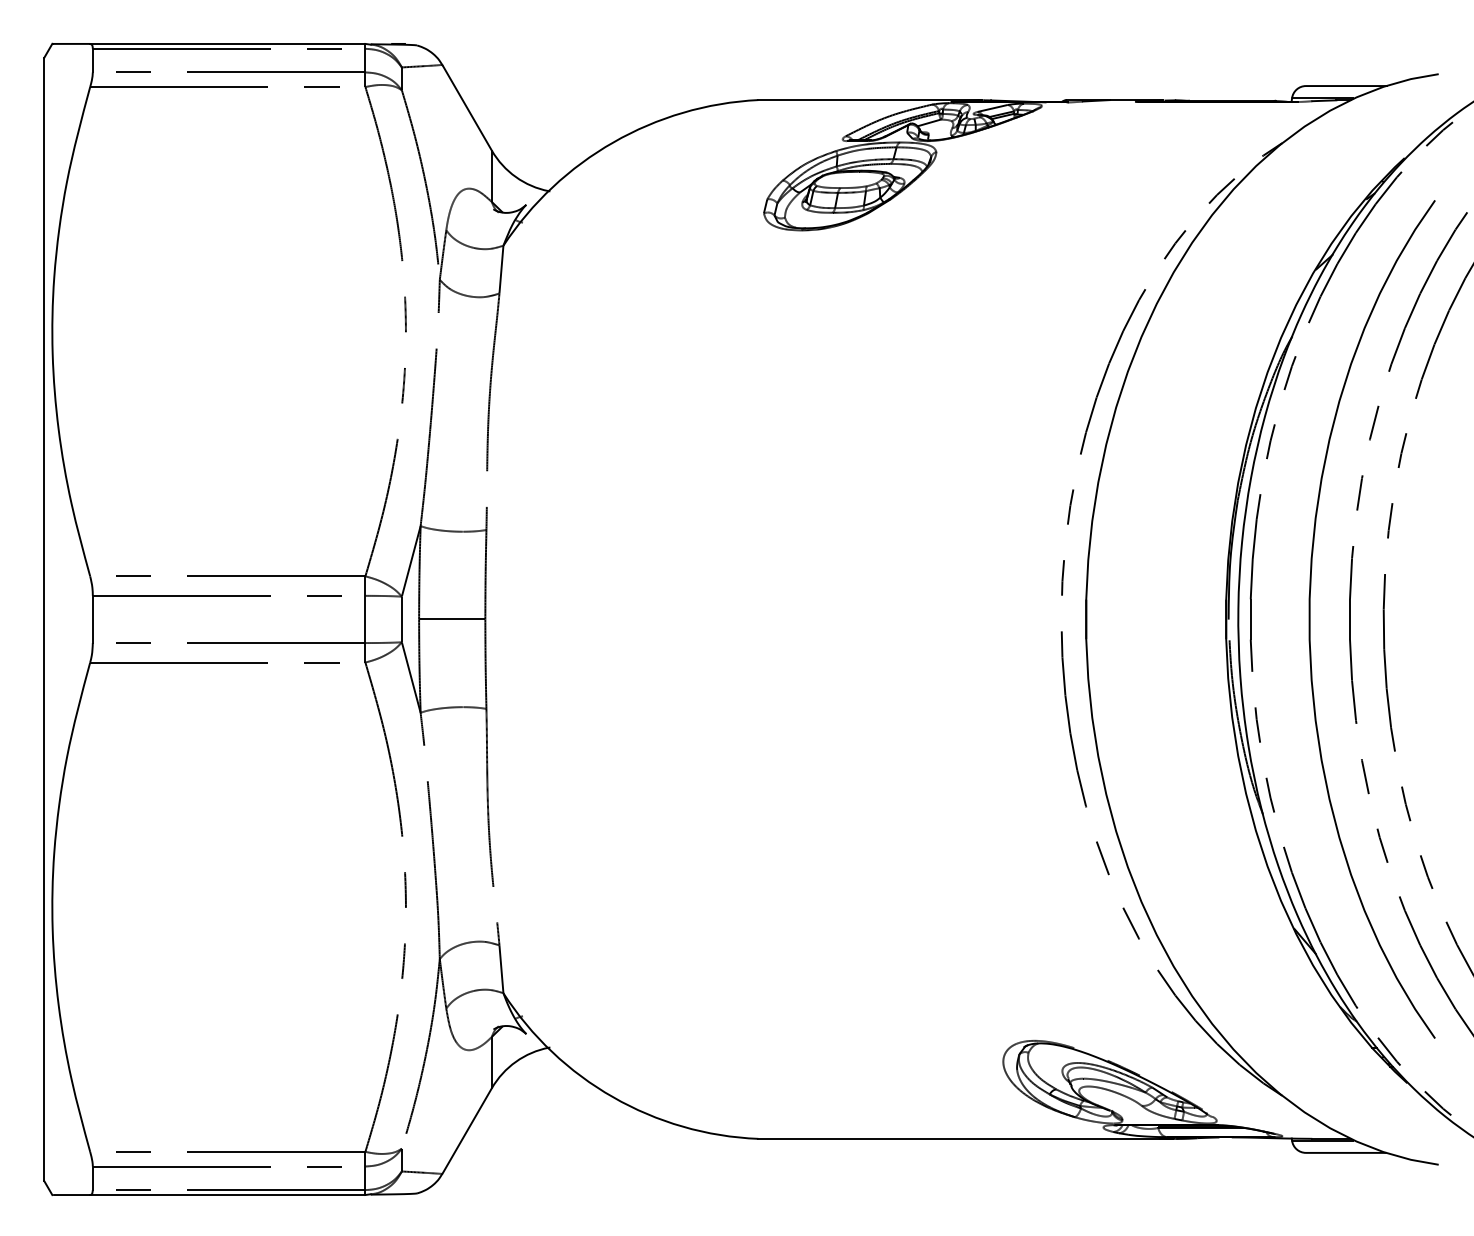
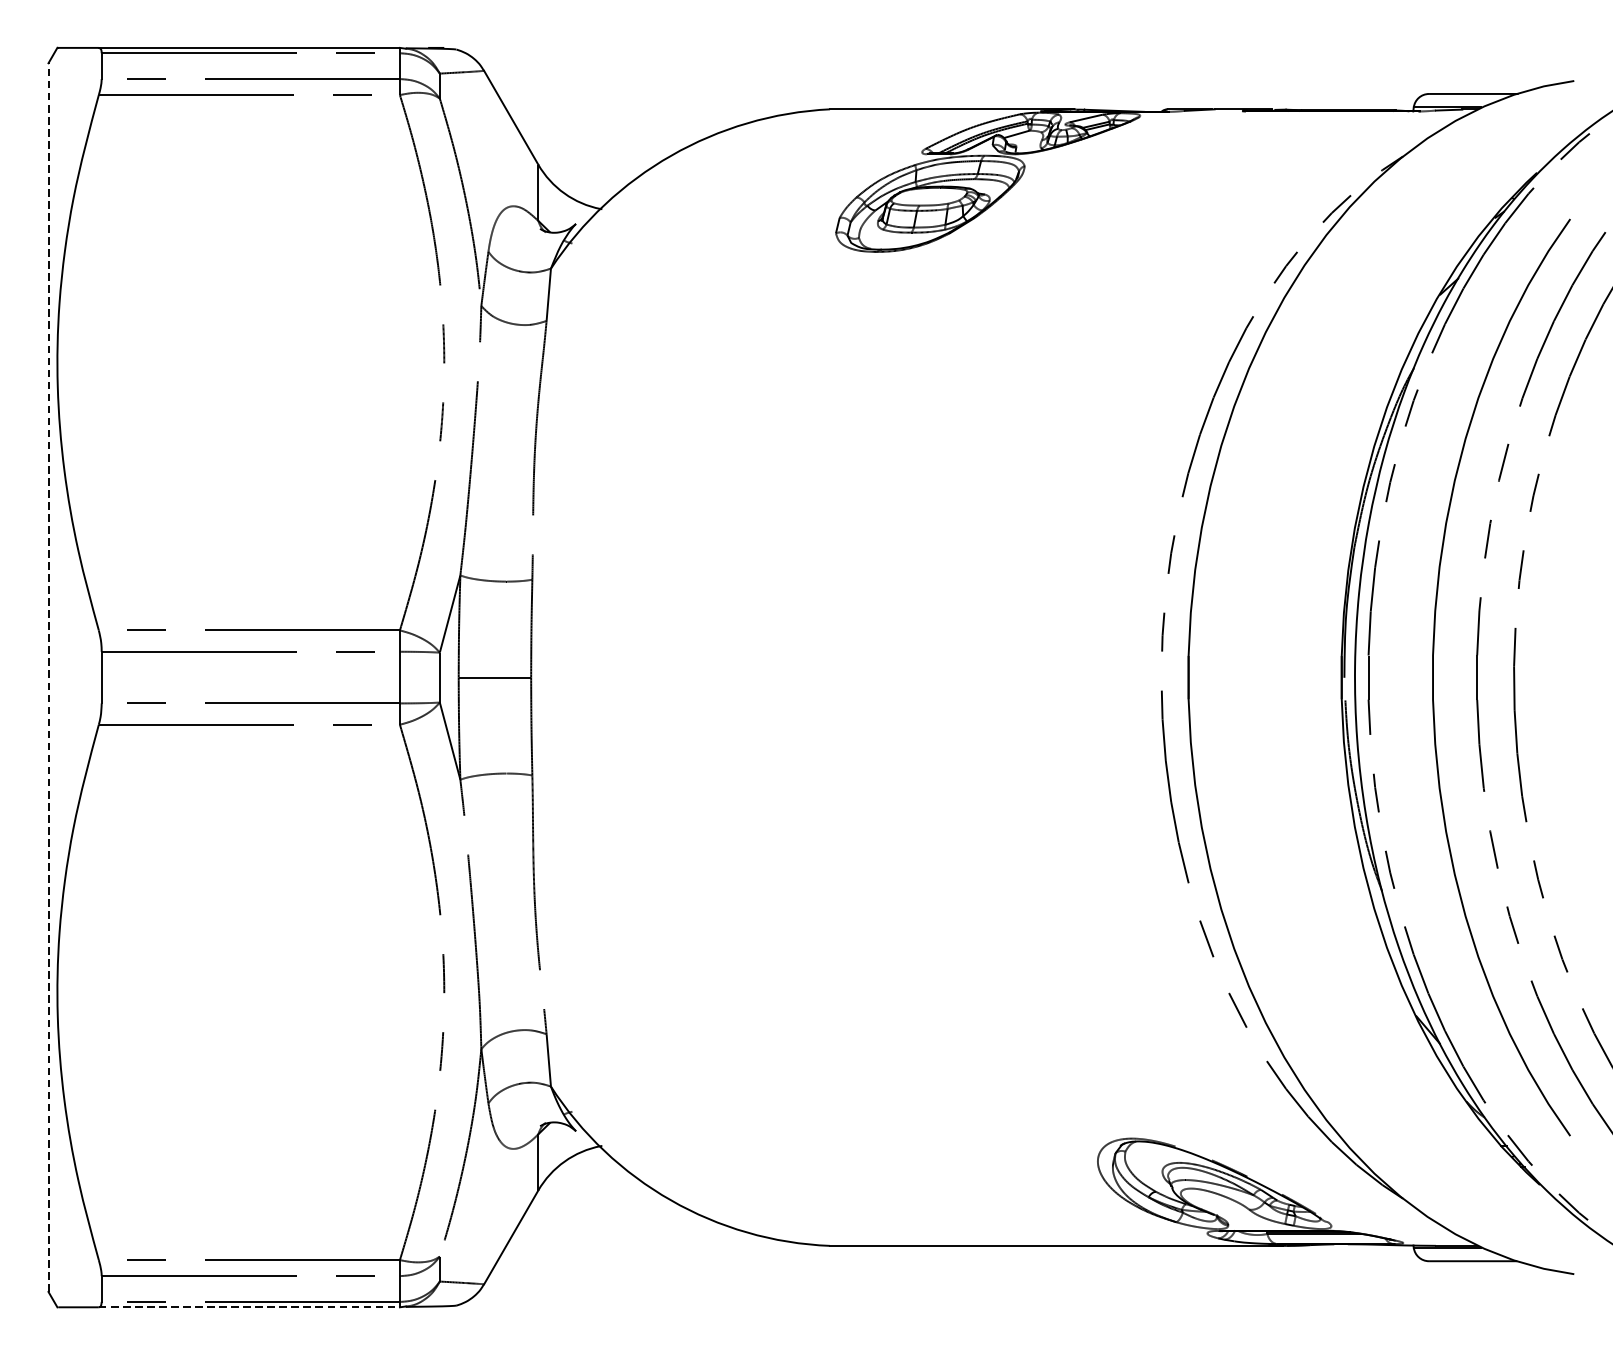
line: (44, 619) -> (48, 677), solid -> dashed
line: (227, 1195) -> (249, 1307), solid -> dashed

